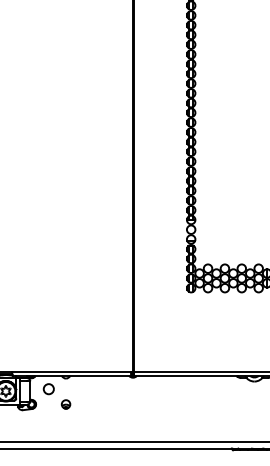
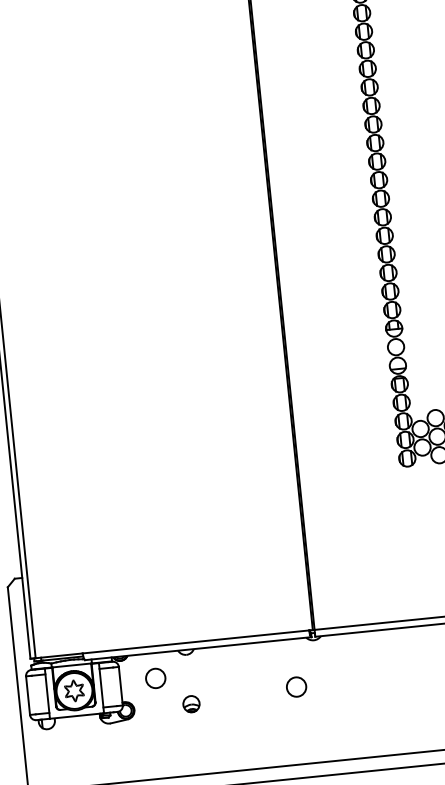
circle: (121, 400) -> (296, 685), added

